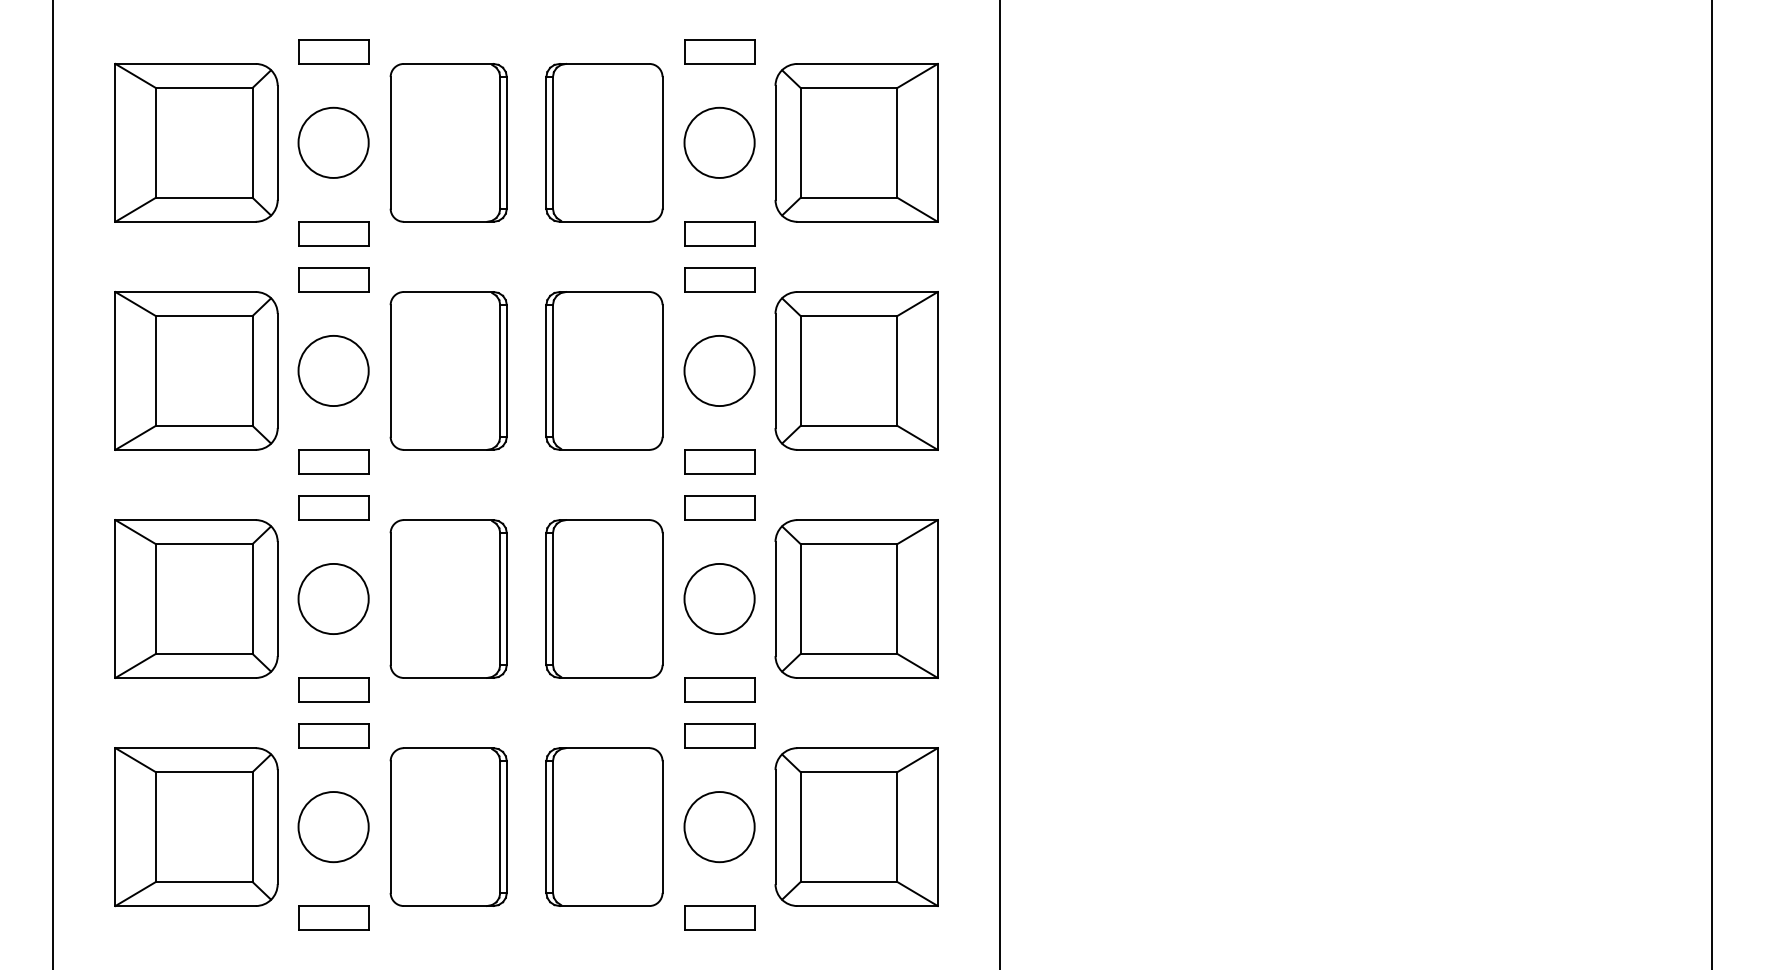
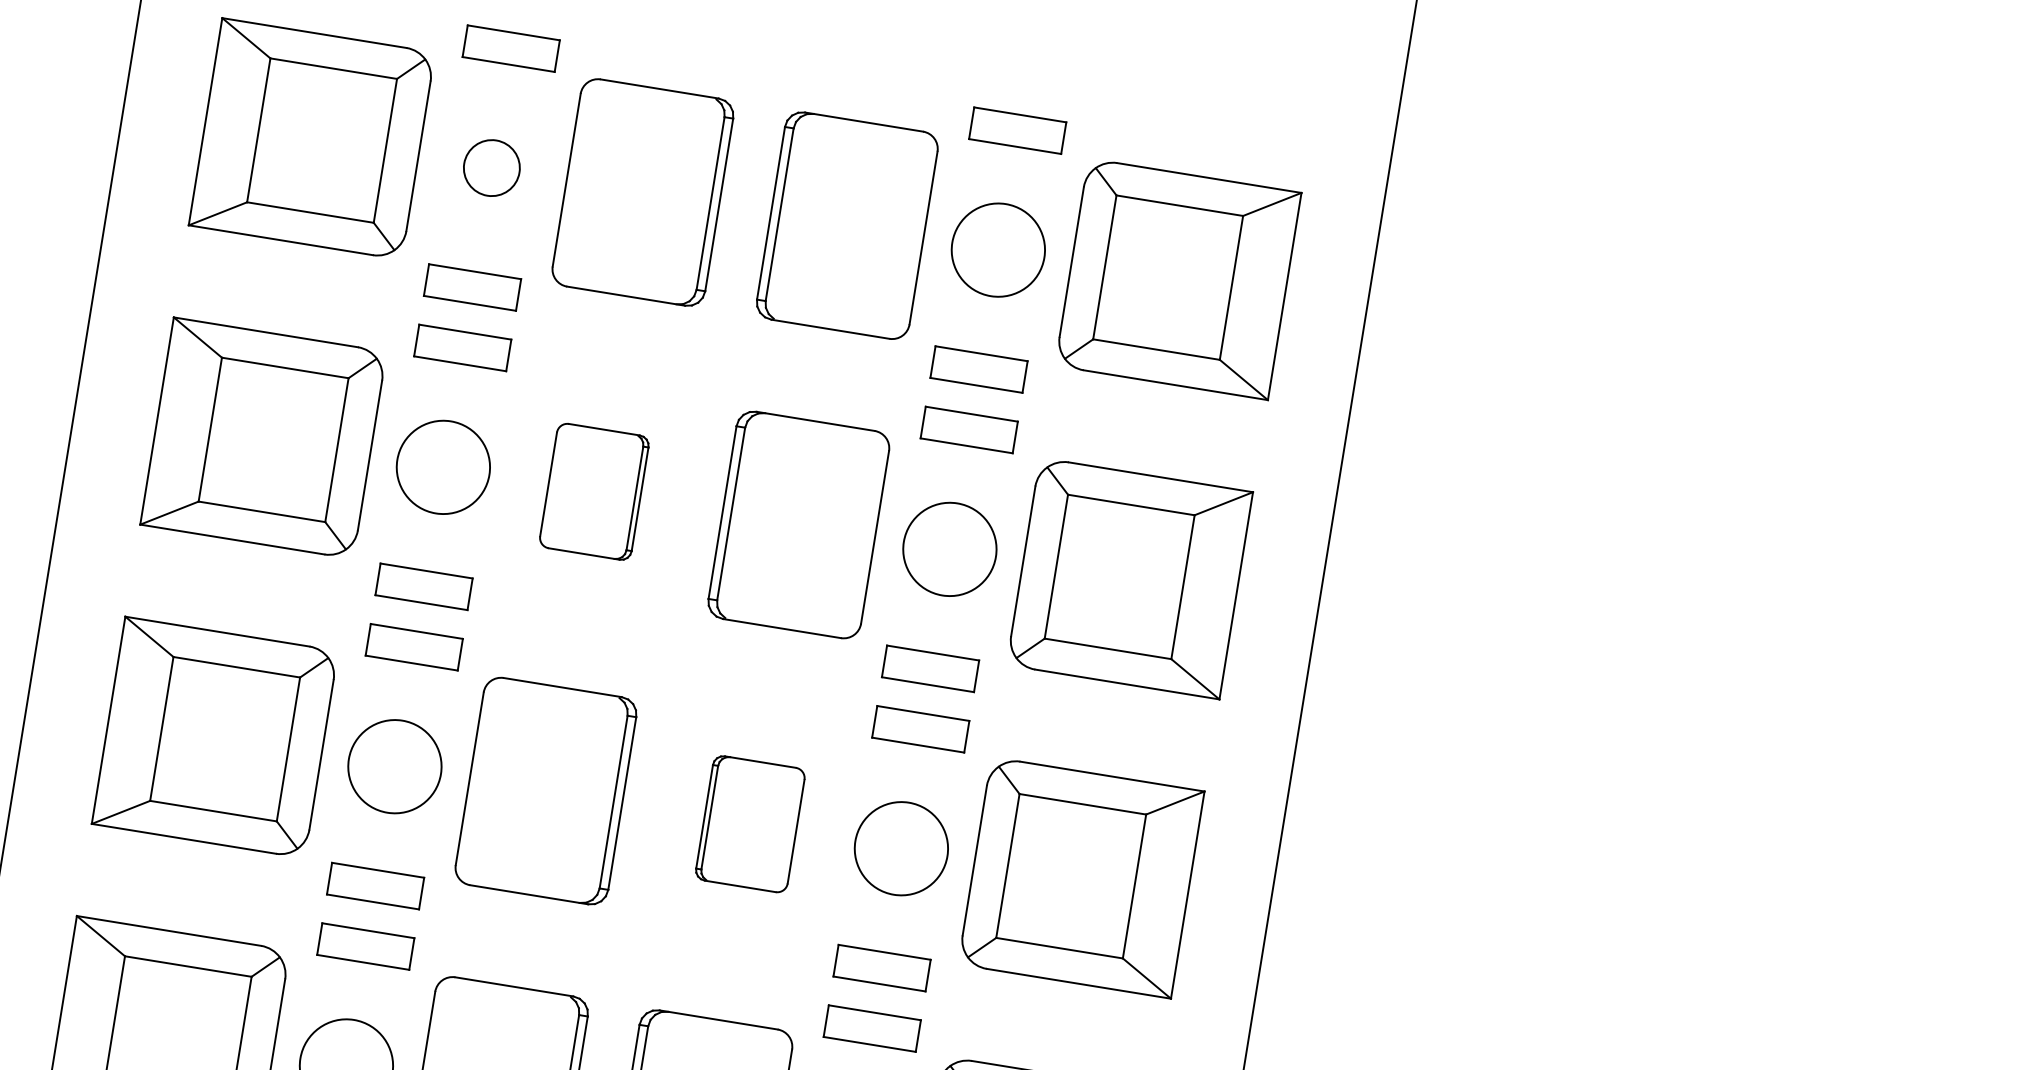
circle: (333, 142) -> (491, 167), size x0.6
part: (448, 370) -> (594, 491), size x0.6
part: (604, 598) -> (750, 823), size x0.6

